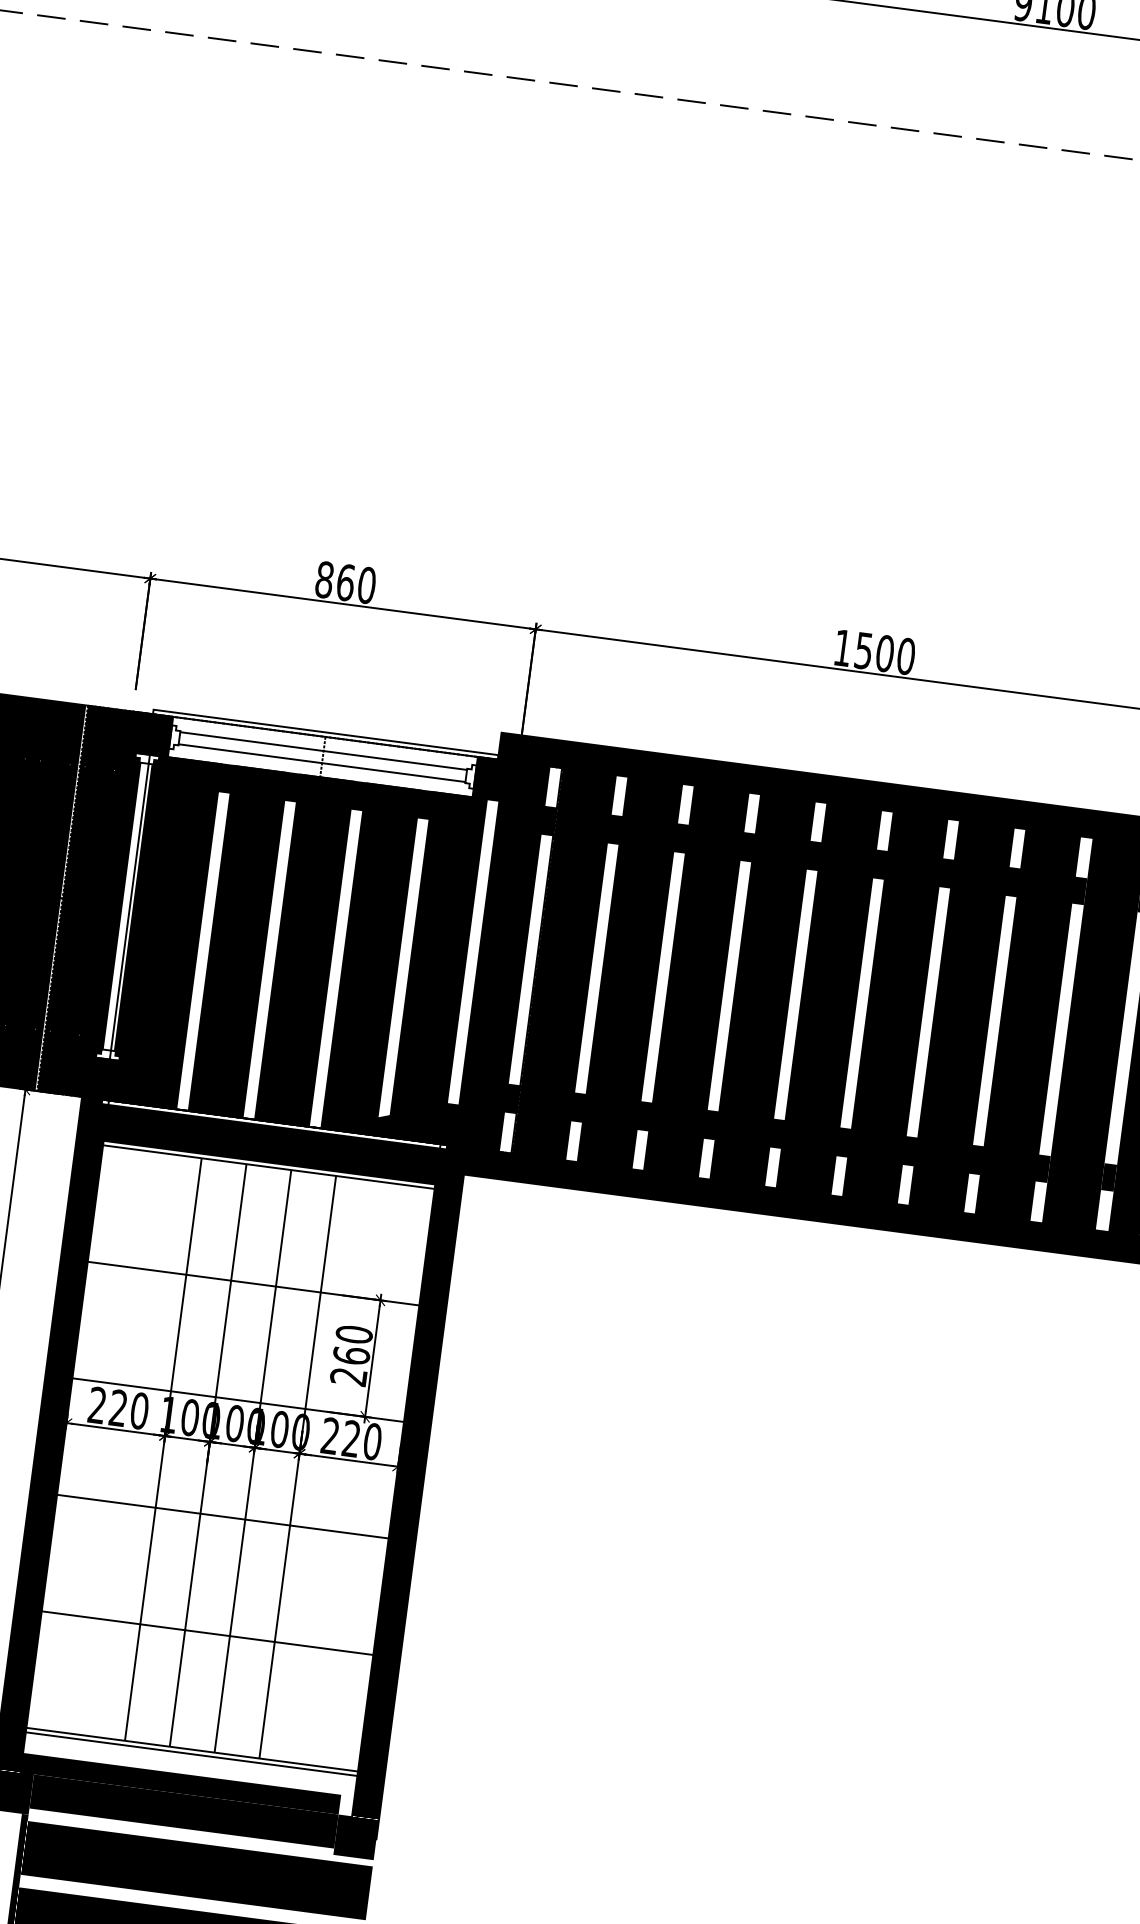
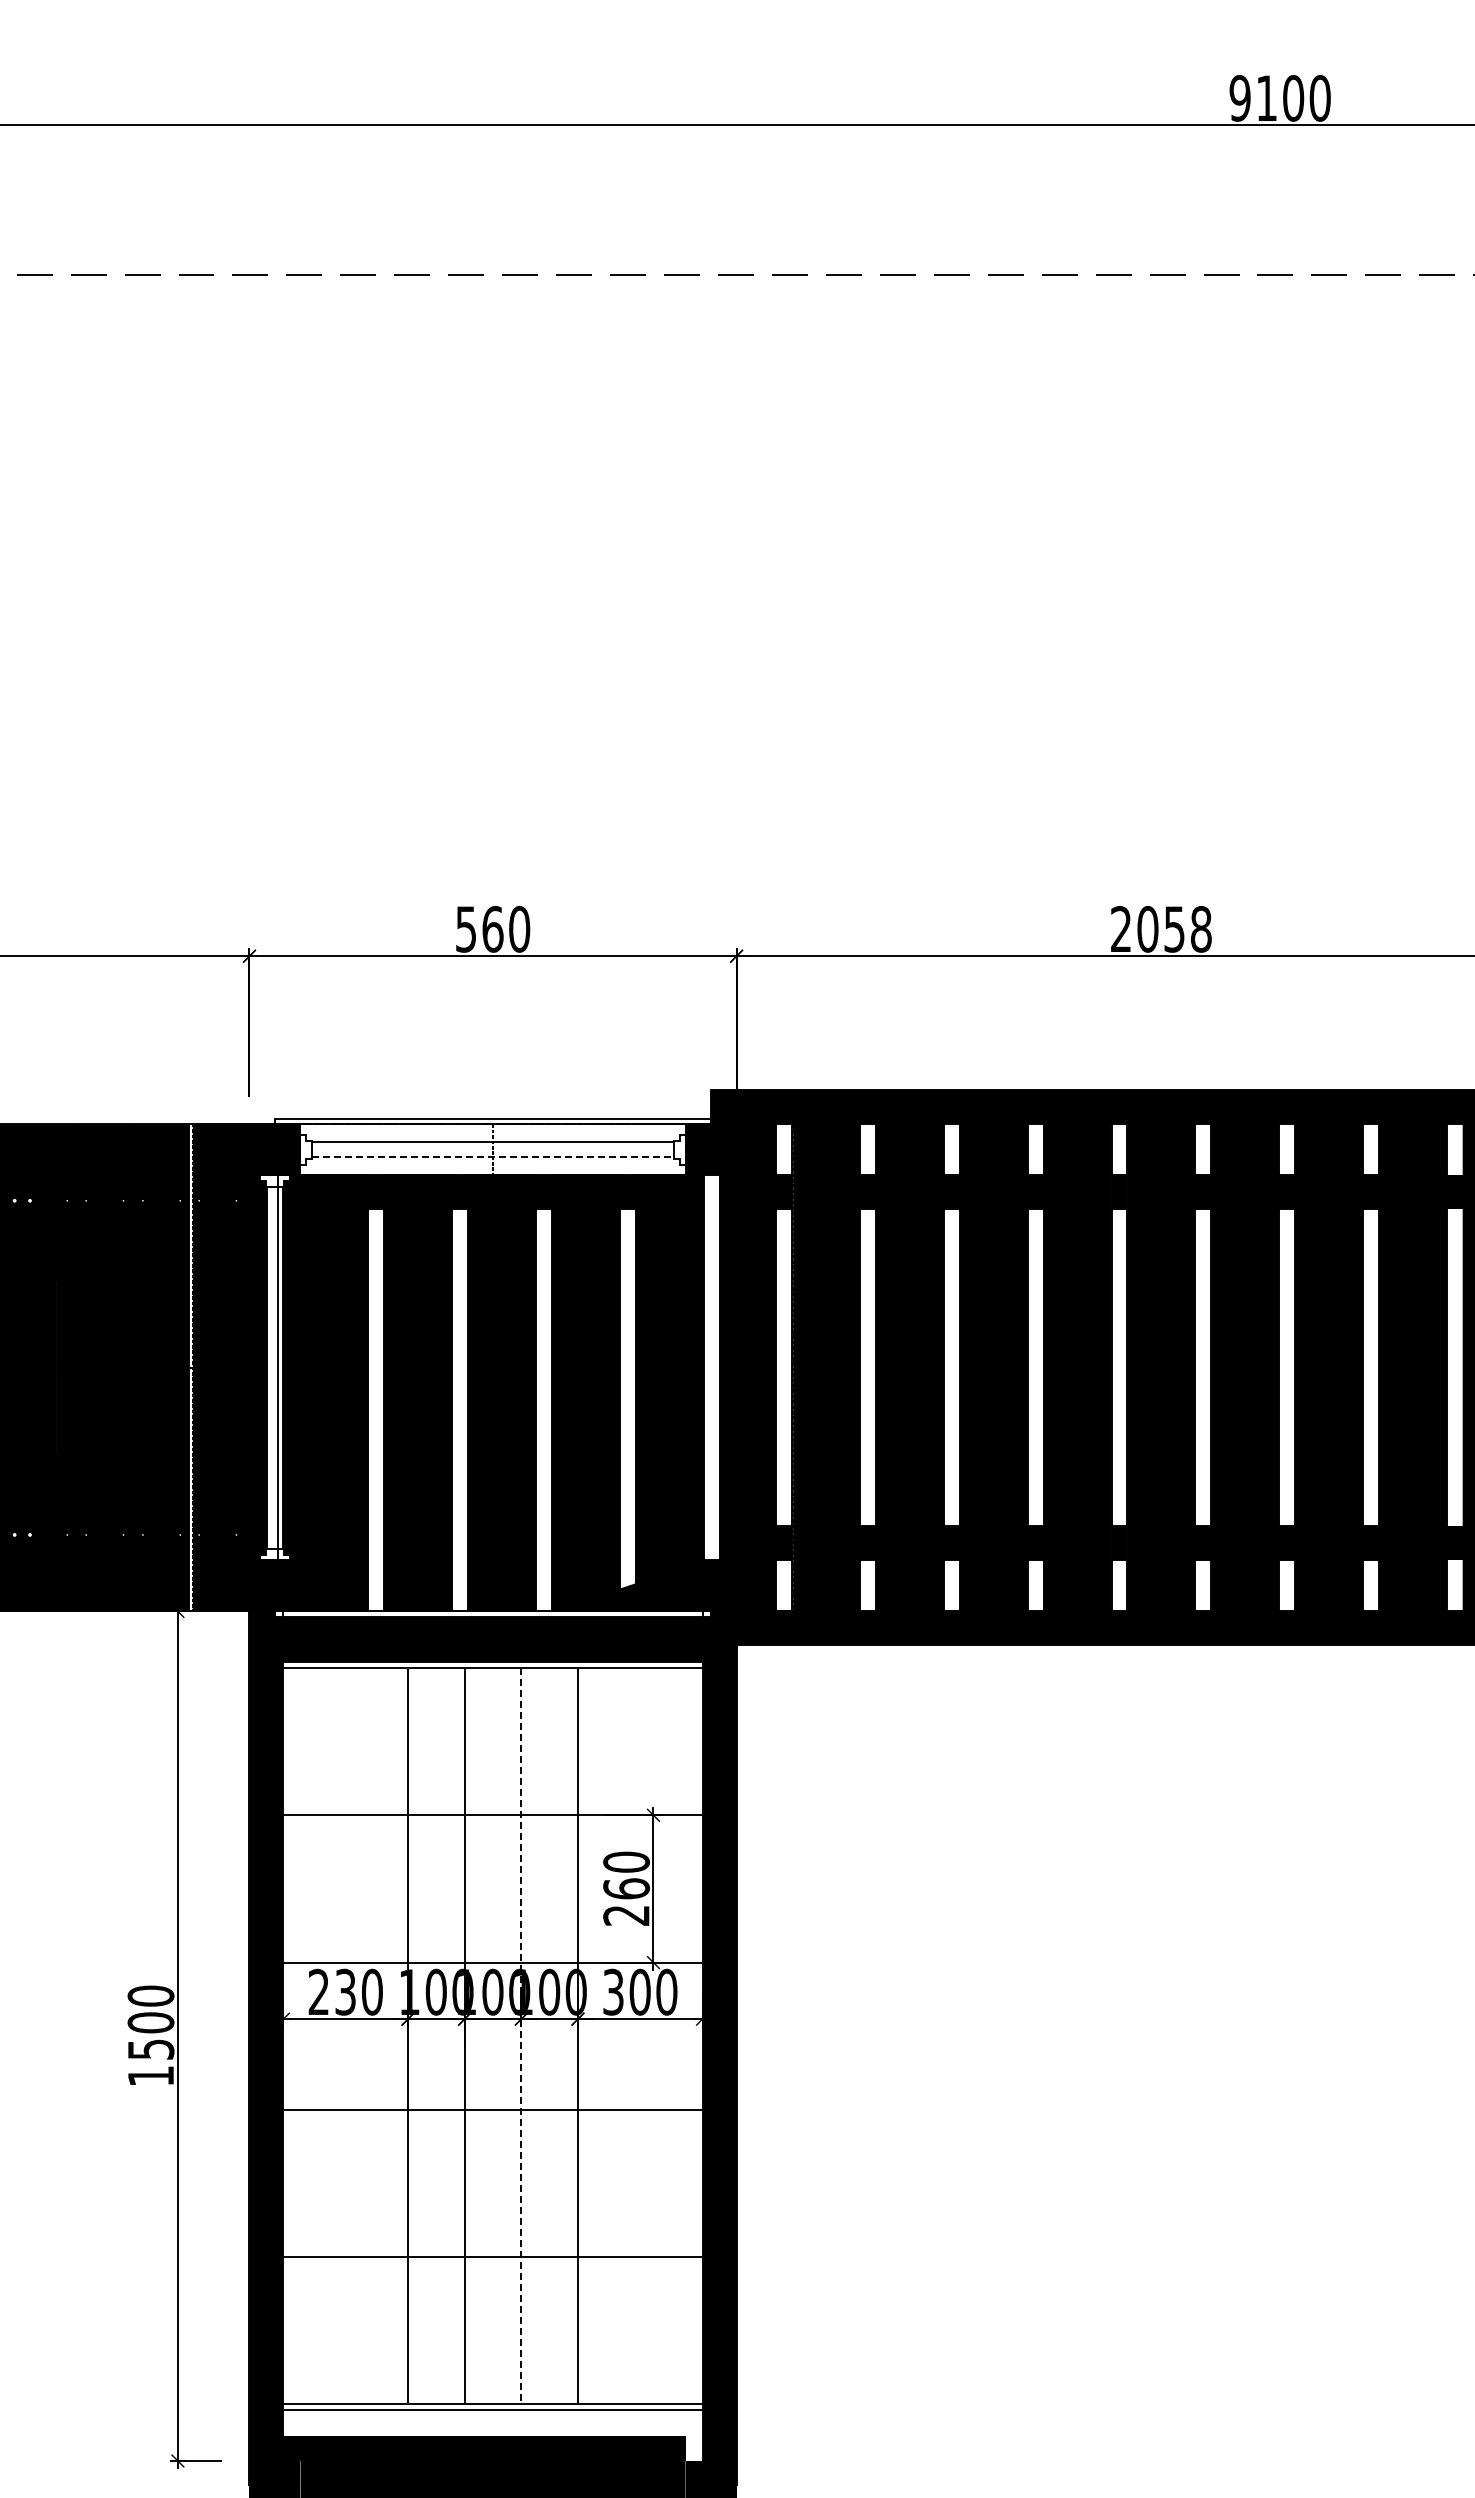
text: (324, 579) -> (465, 929), 860 -> 560
text: (874, 651) -> (1161, 928), 1500 -> 2058
line: (322, 763) -> (493, 1157), solid -> dashed
text: (118, 1408) -> (345, 1992), 220 -> 230
text: (340, 1436) -> (626, 1991), 220 -> 300
line: (253, 1461) -> (521, 2036), solid -> dashed

